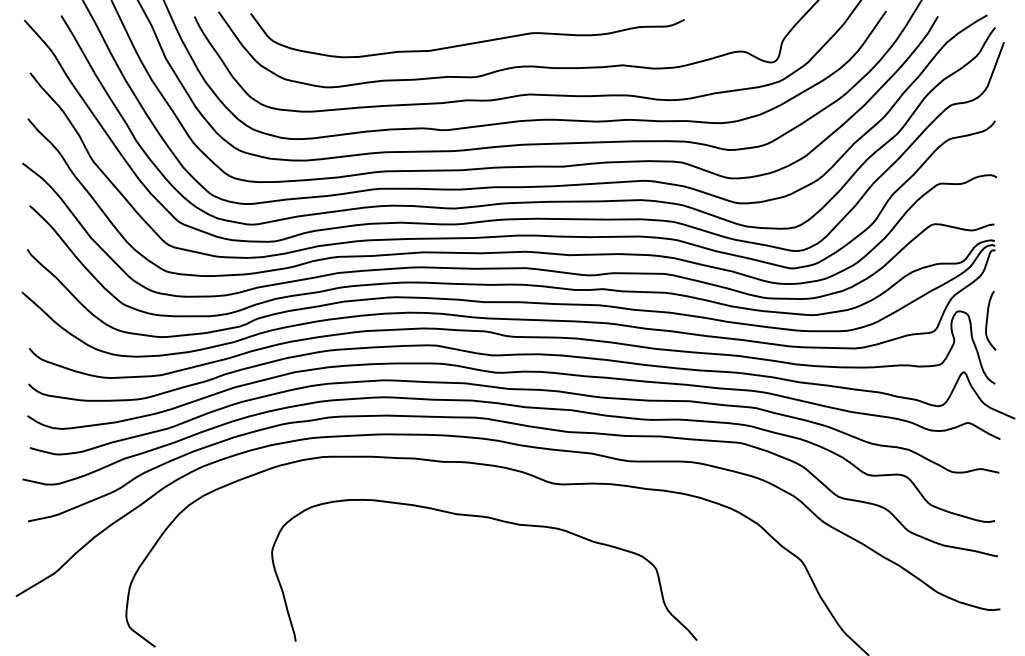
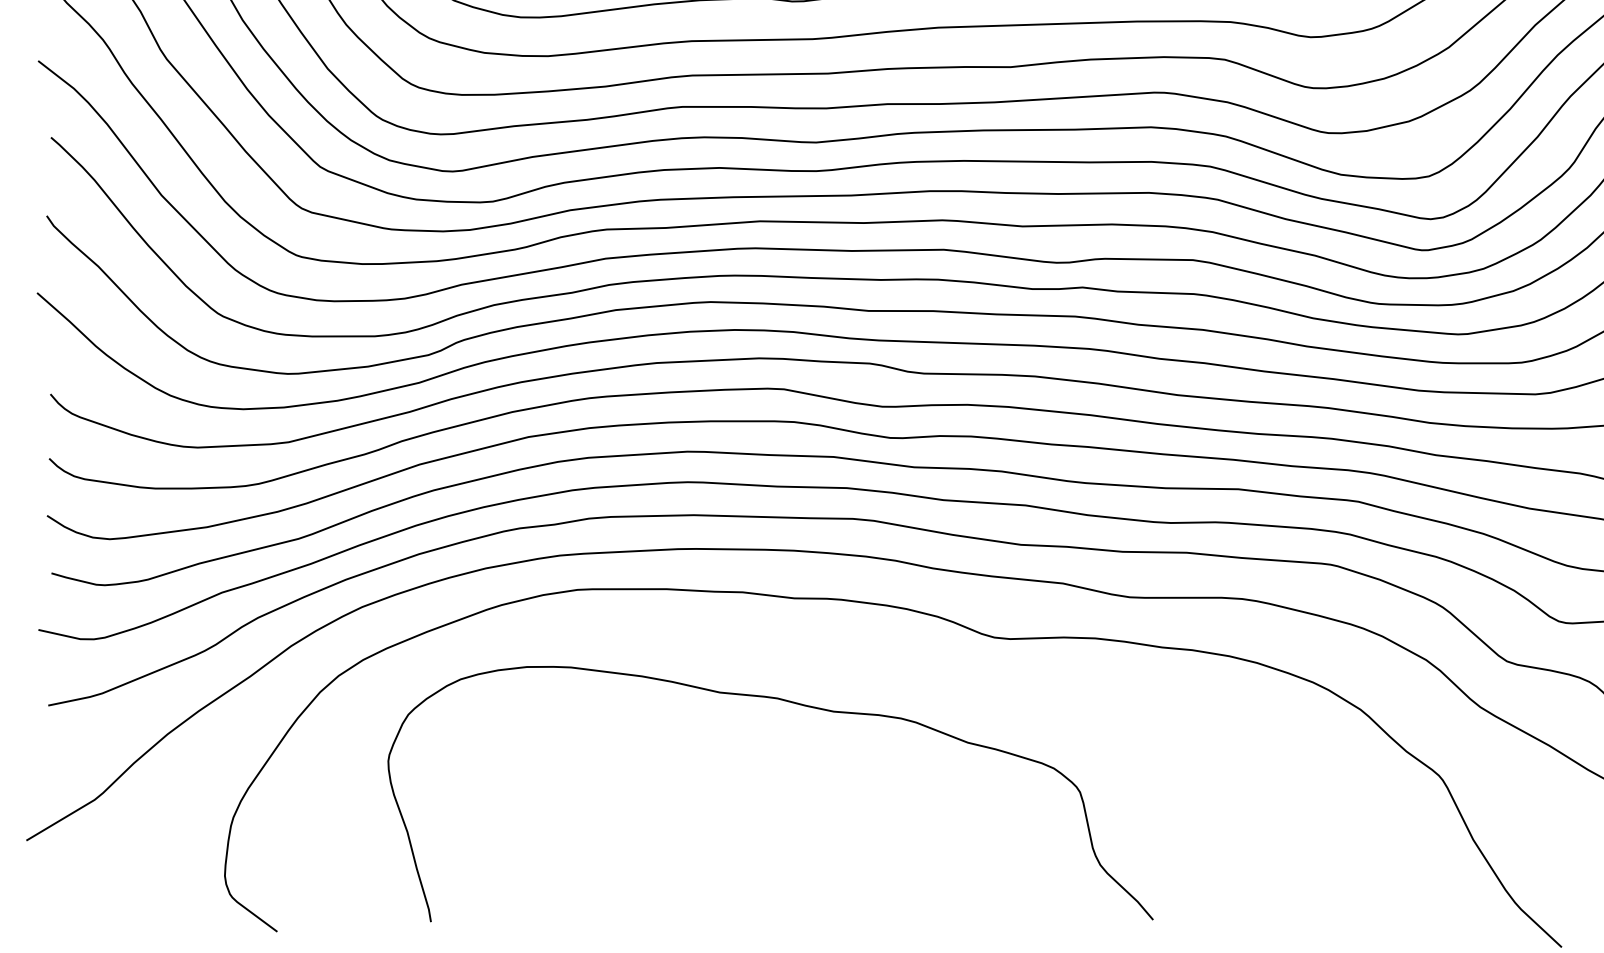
curve: (495, 520) -> (790, 703), moved

